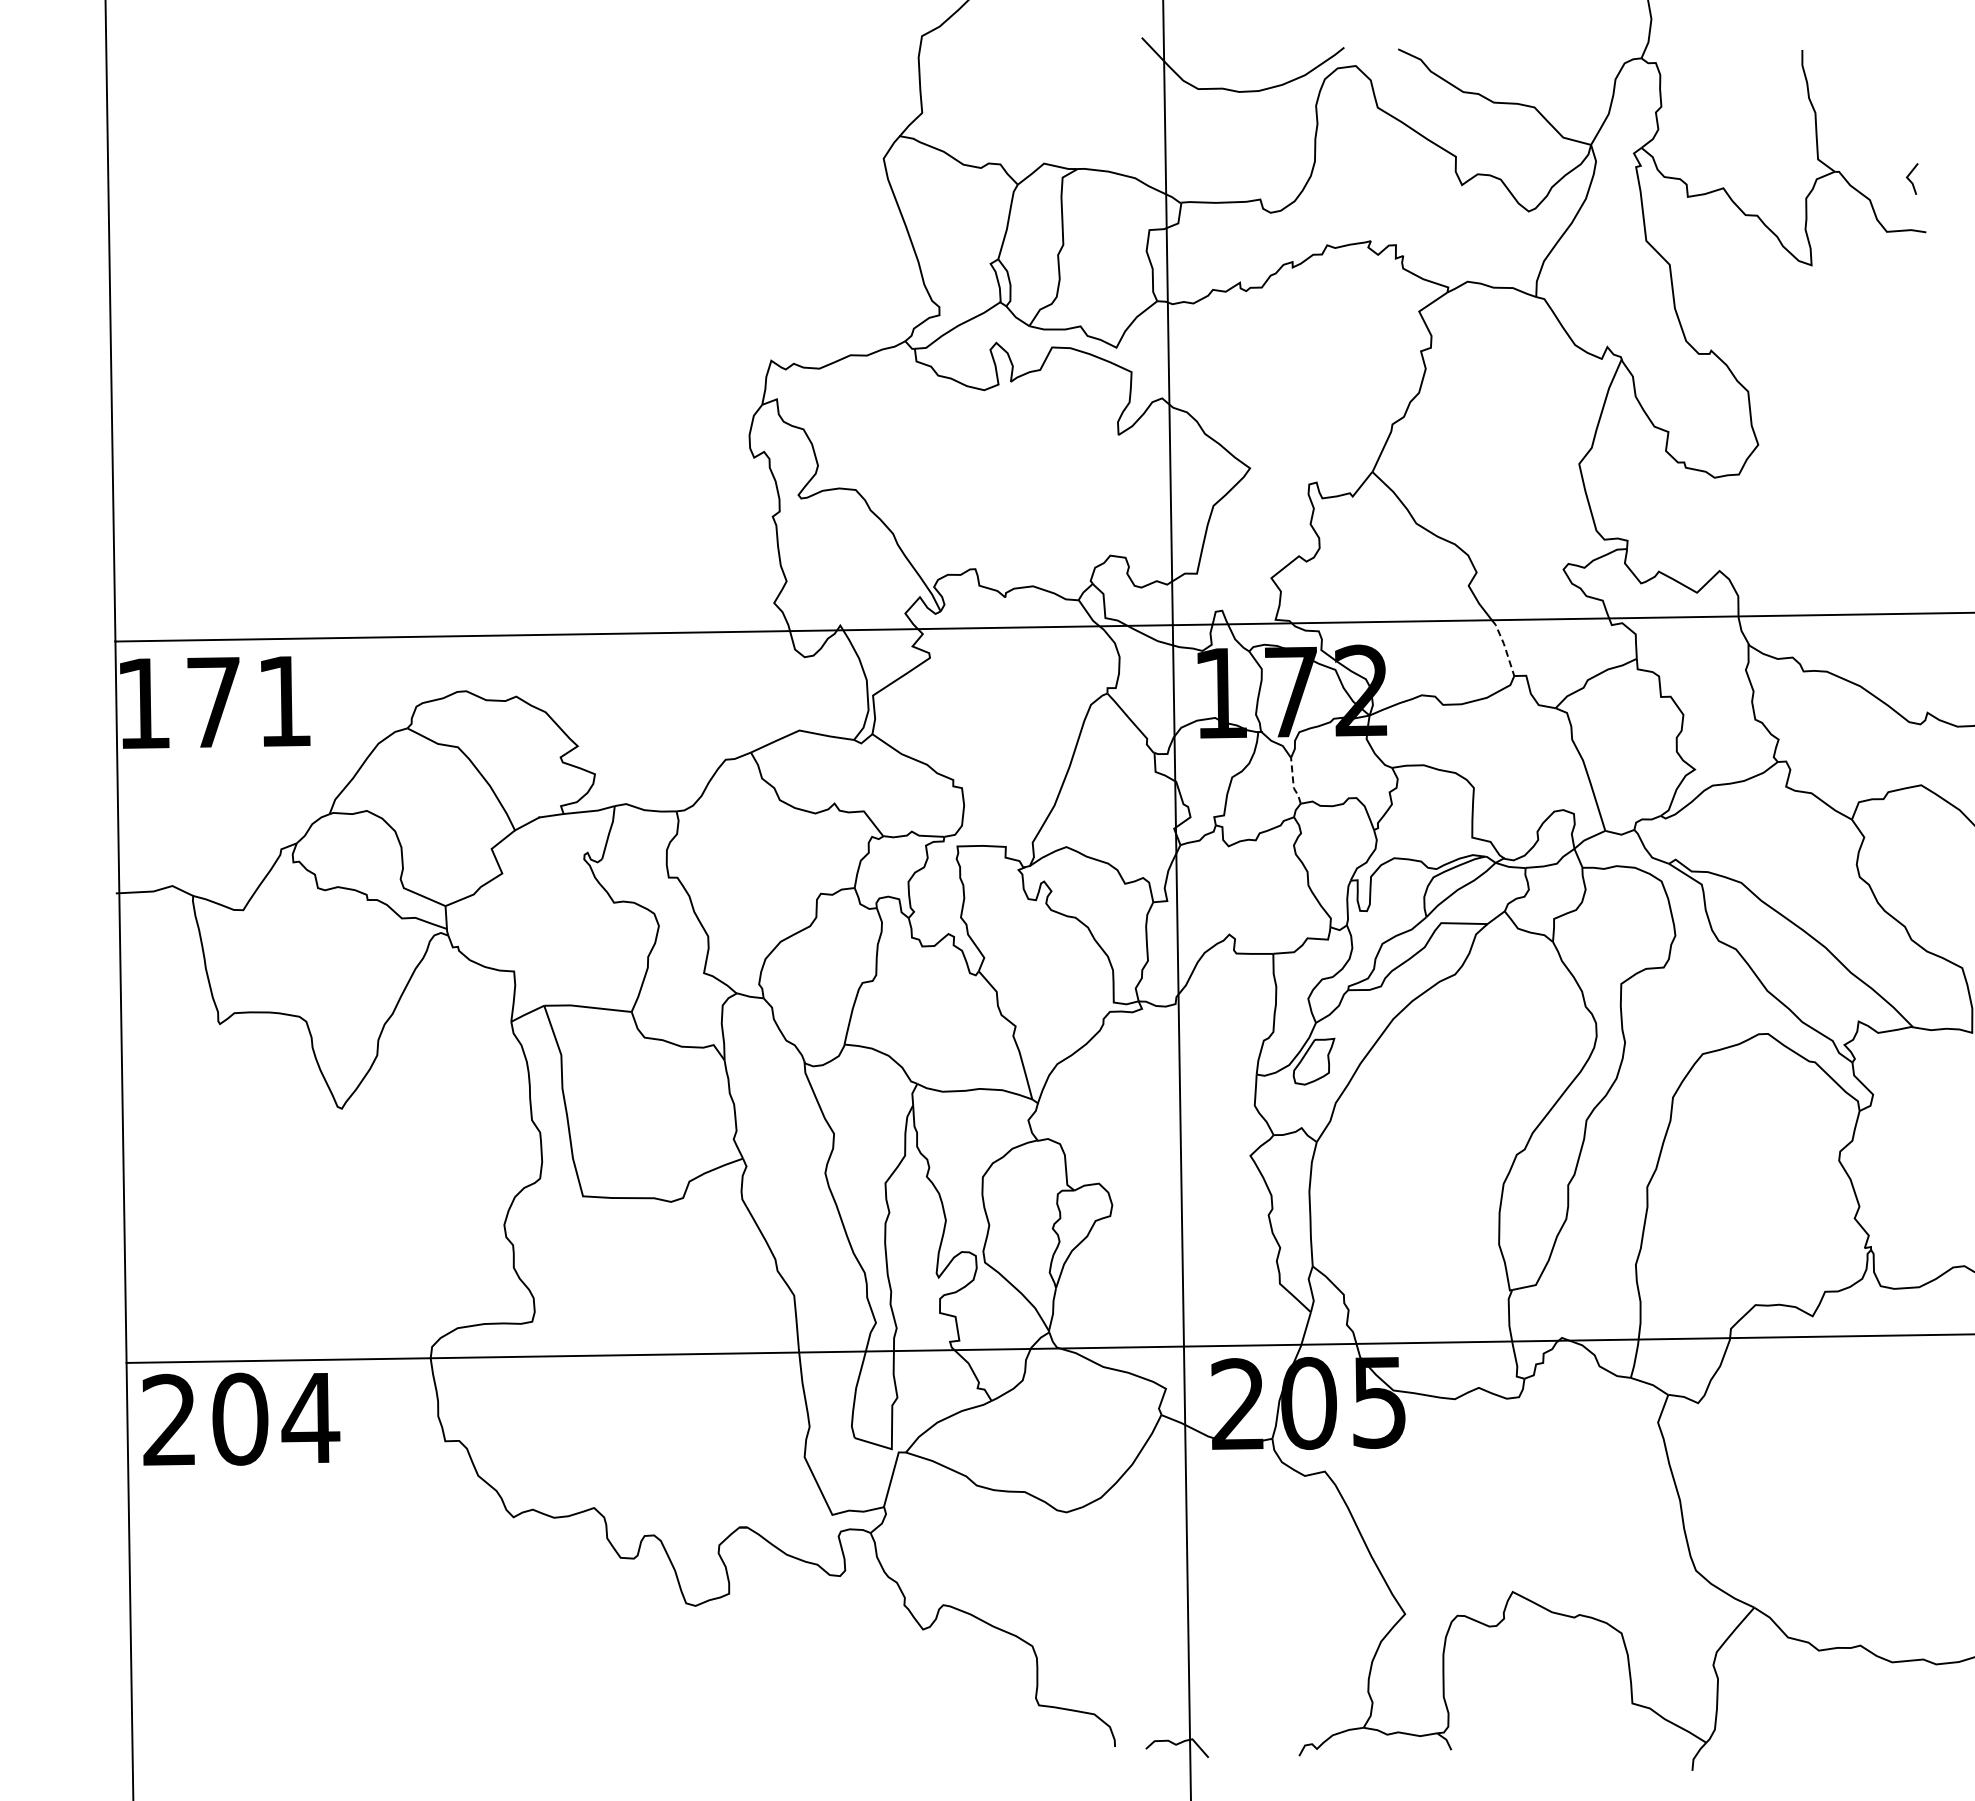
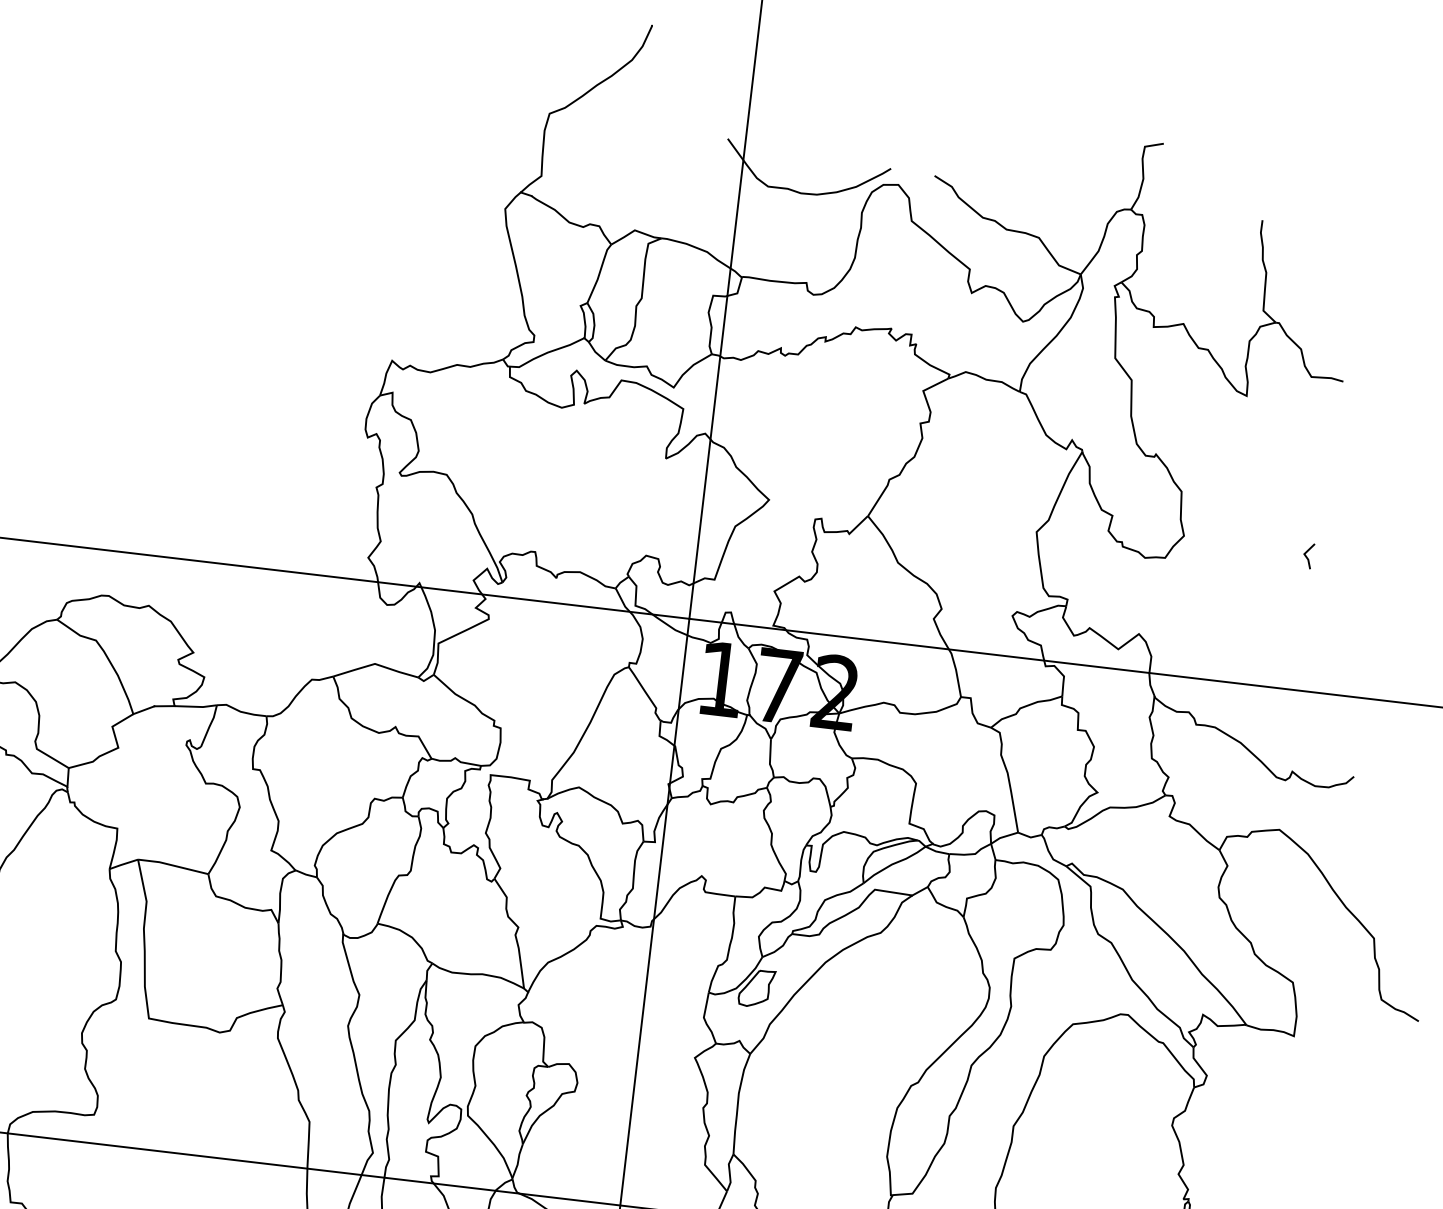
line: (1910, 179) -> (1307, 556), moved
line: (1504, 646) -> (956, 672), dashed -> solid
line: (1293, 782) -> (770, 759), dashed -> solid

